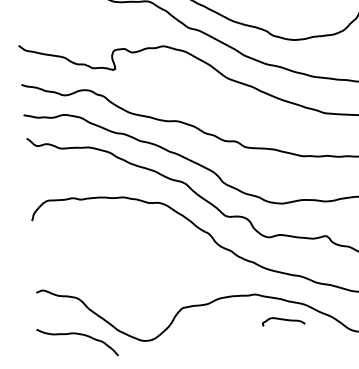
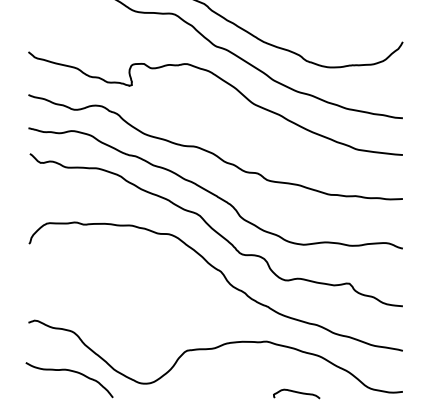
curve: (283, 319) -> (296, 392), moved

